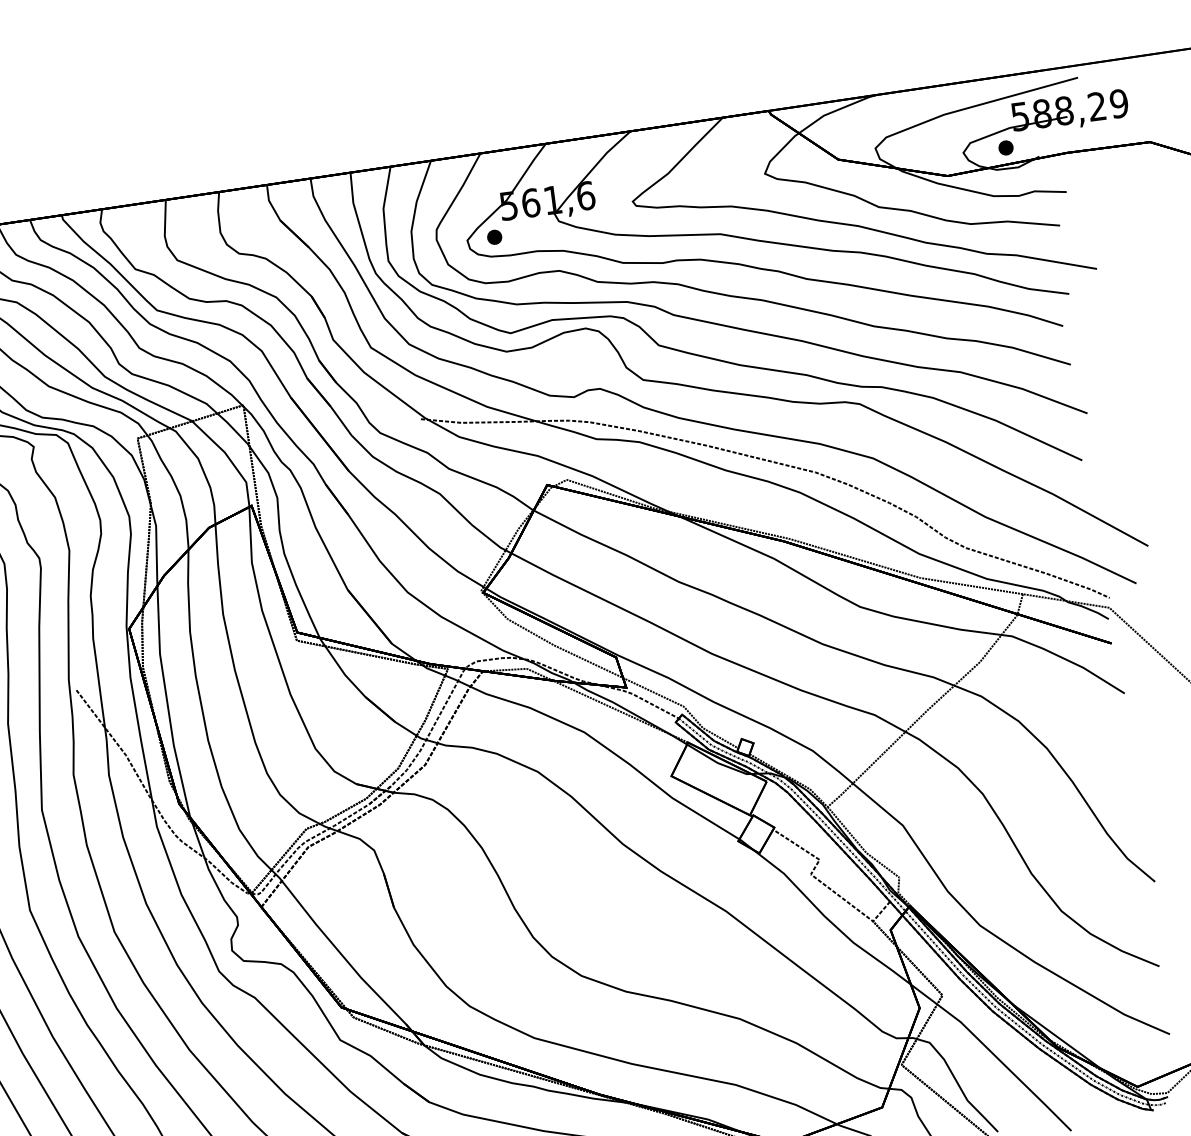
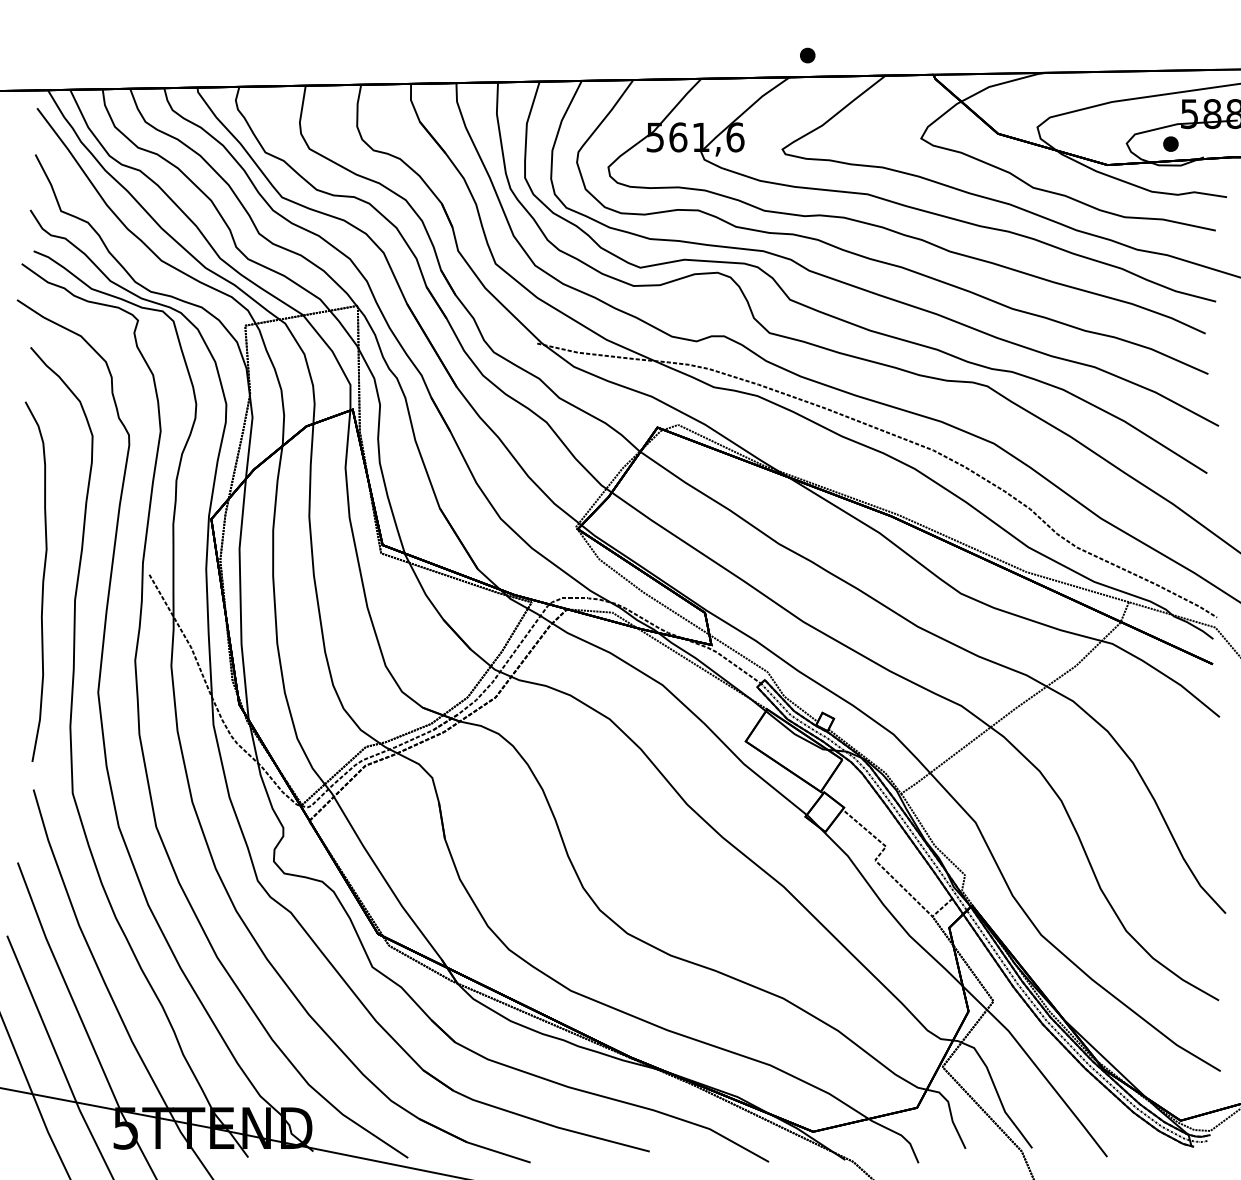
part: (494, 237) -> (807, 55), moved

